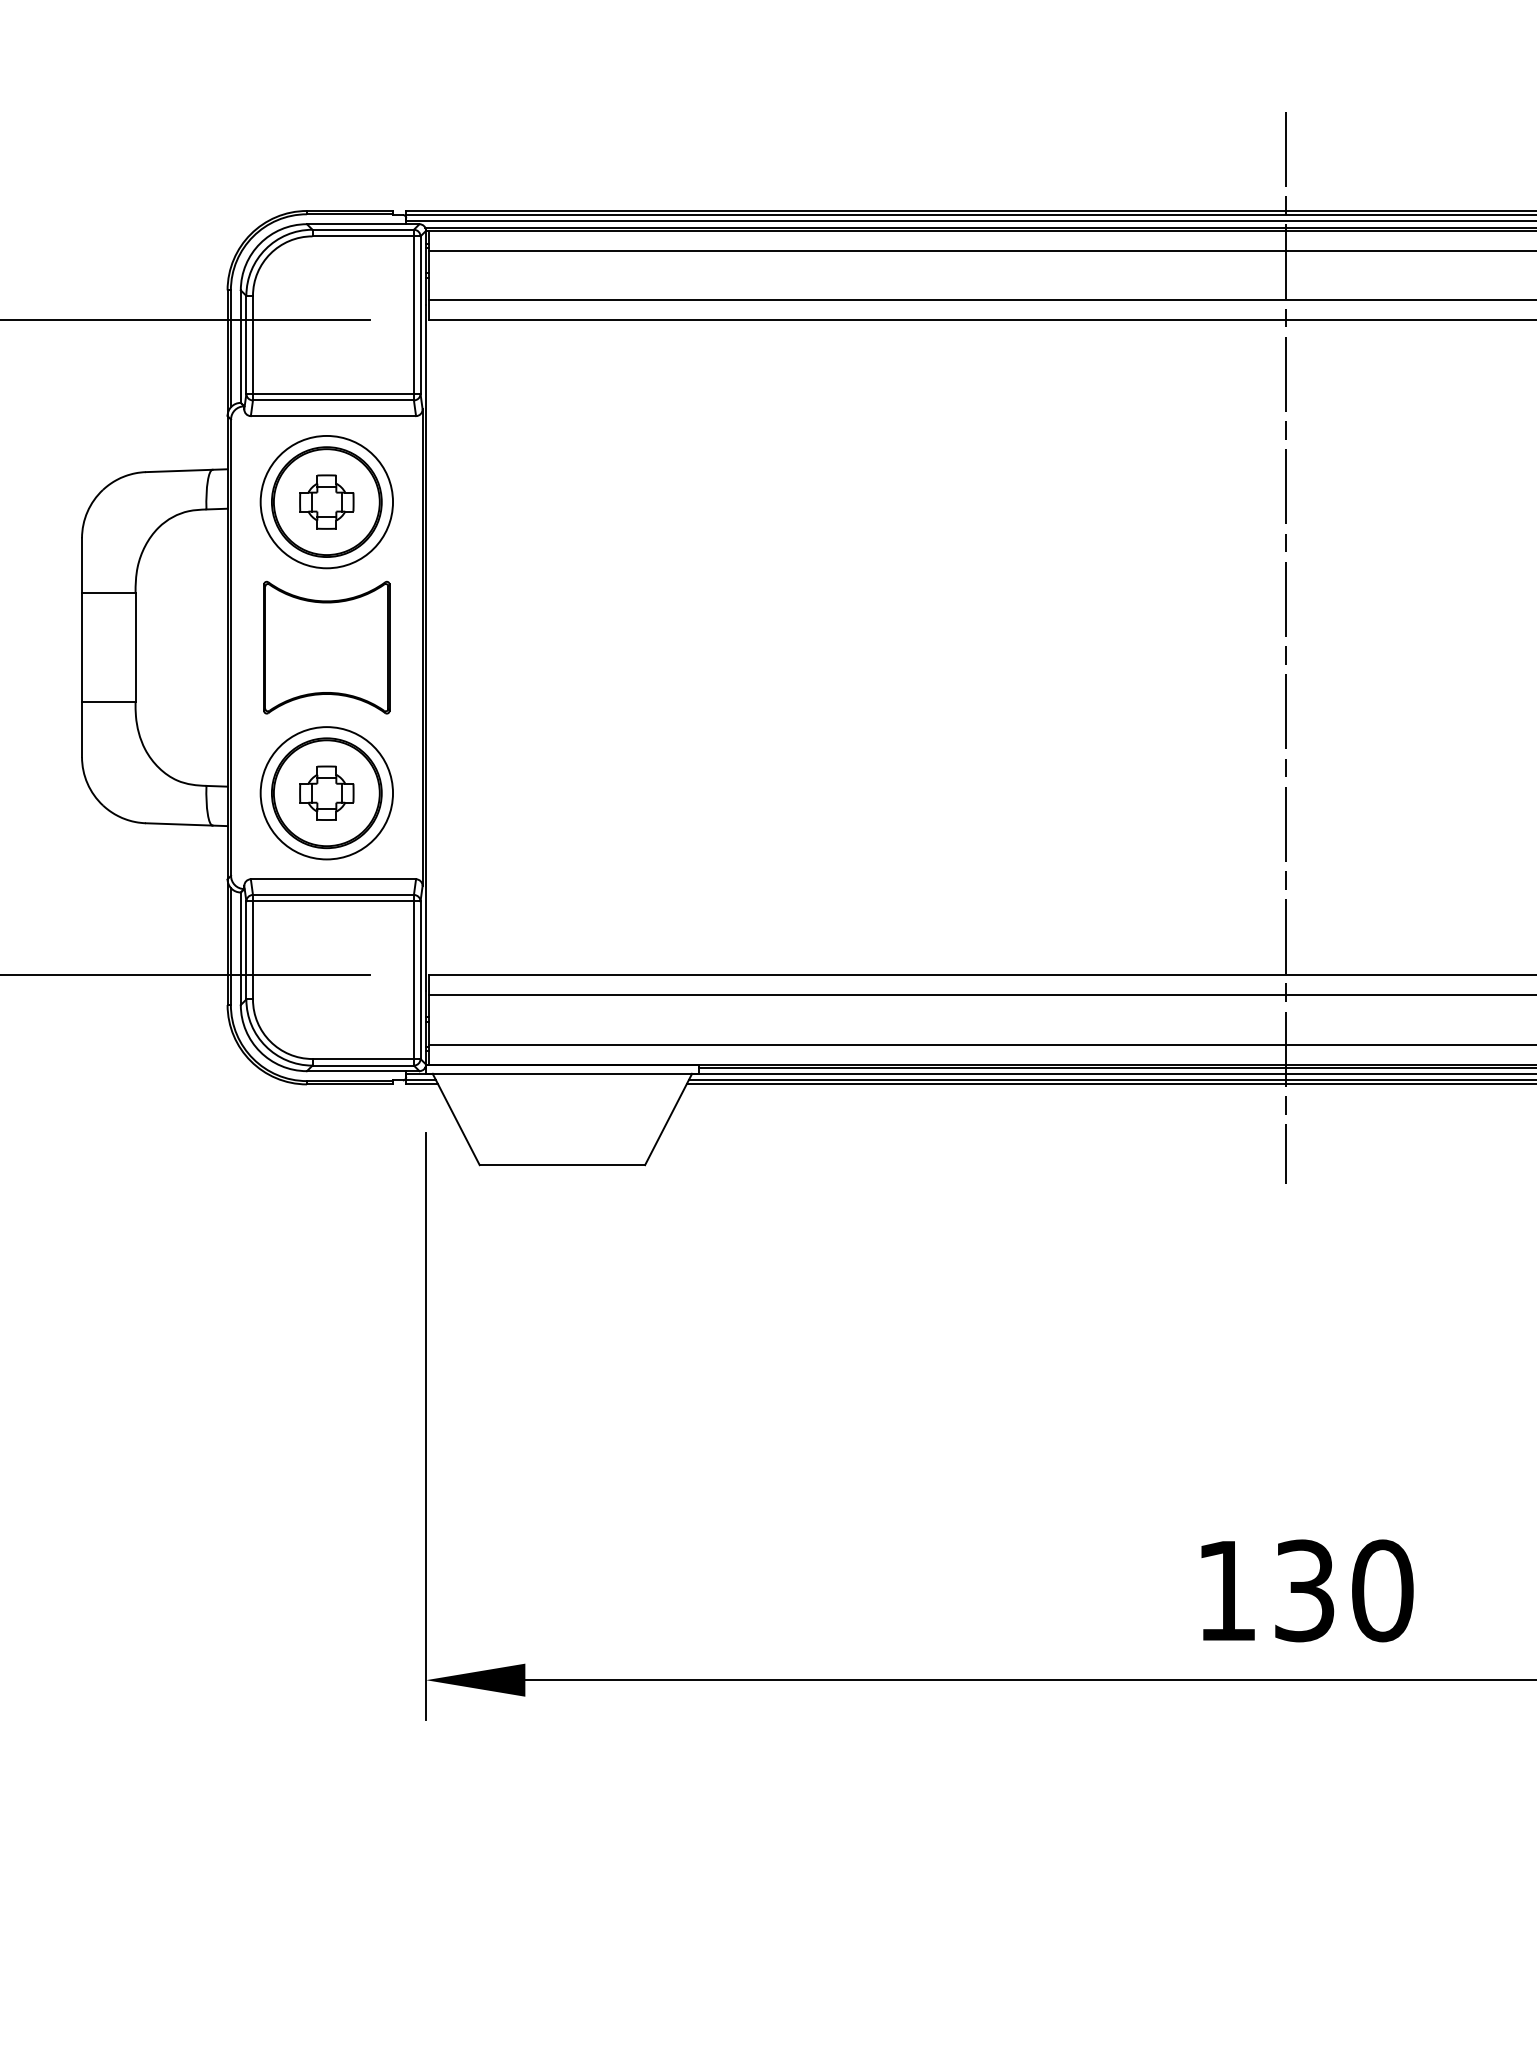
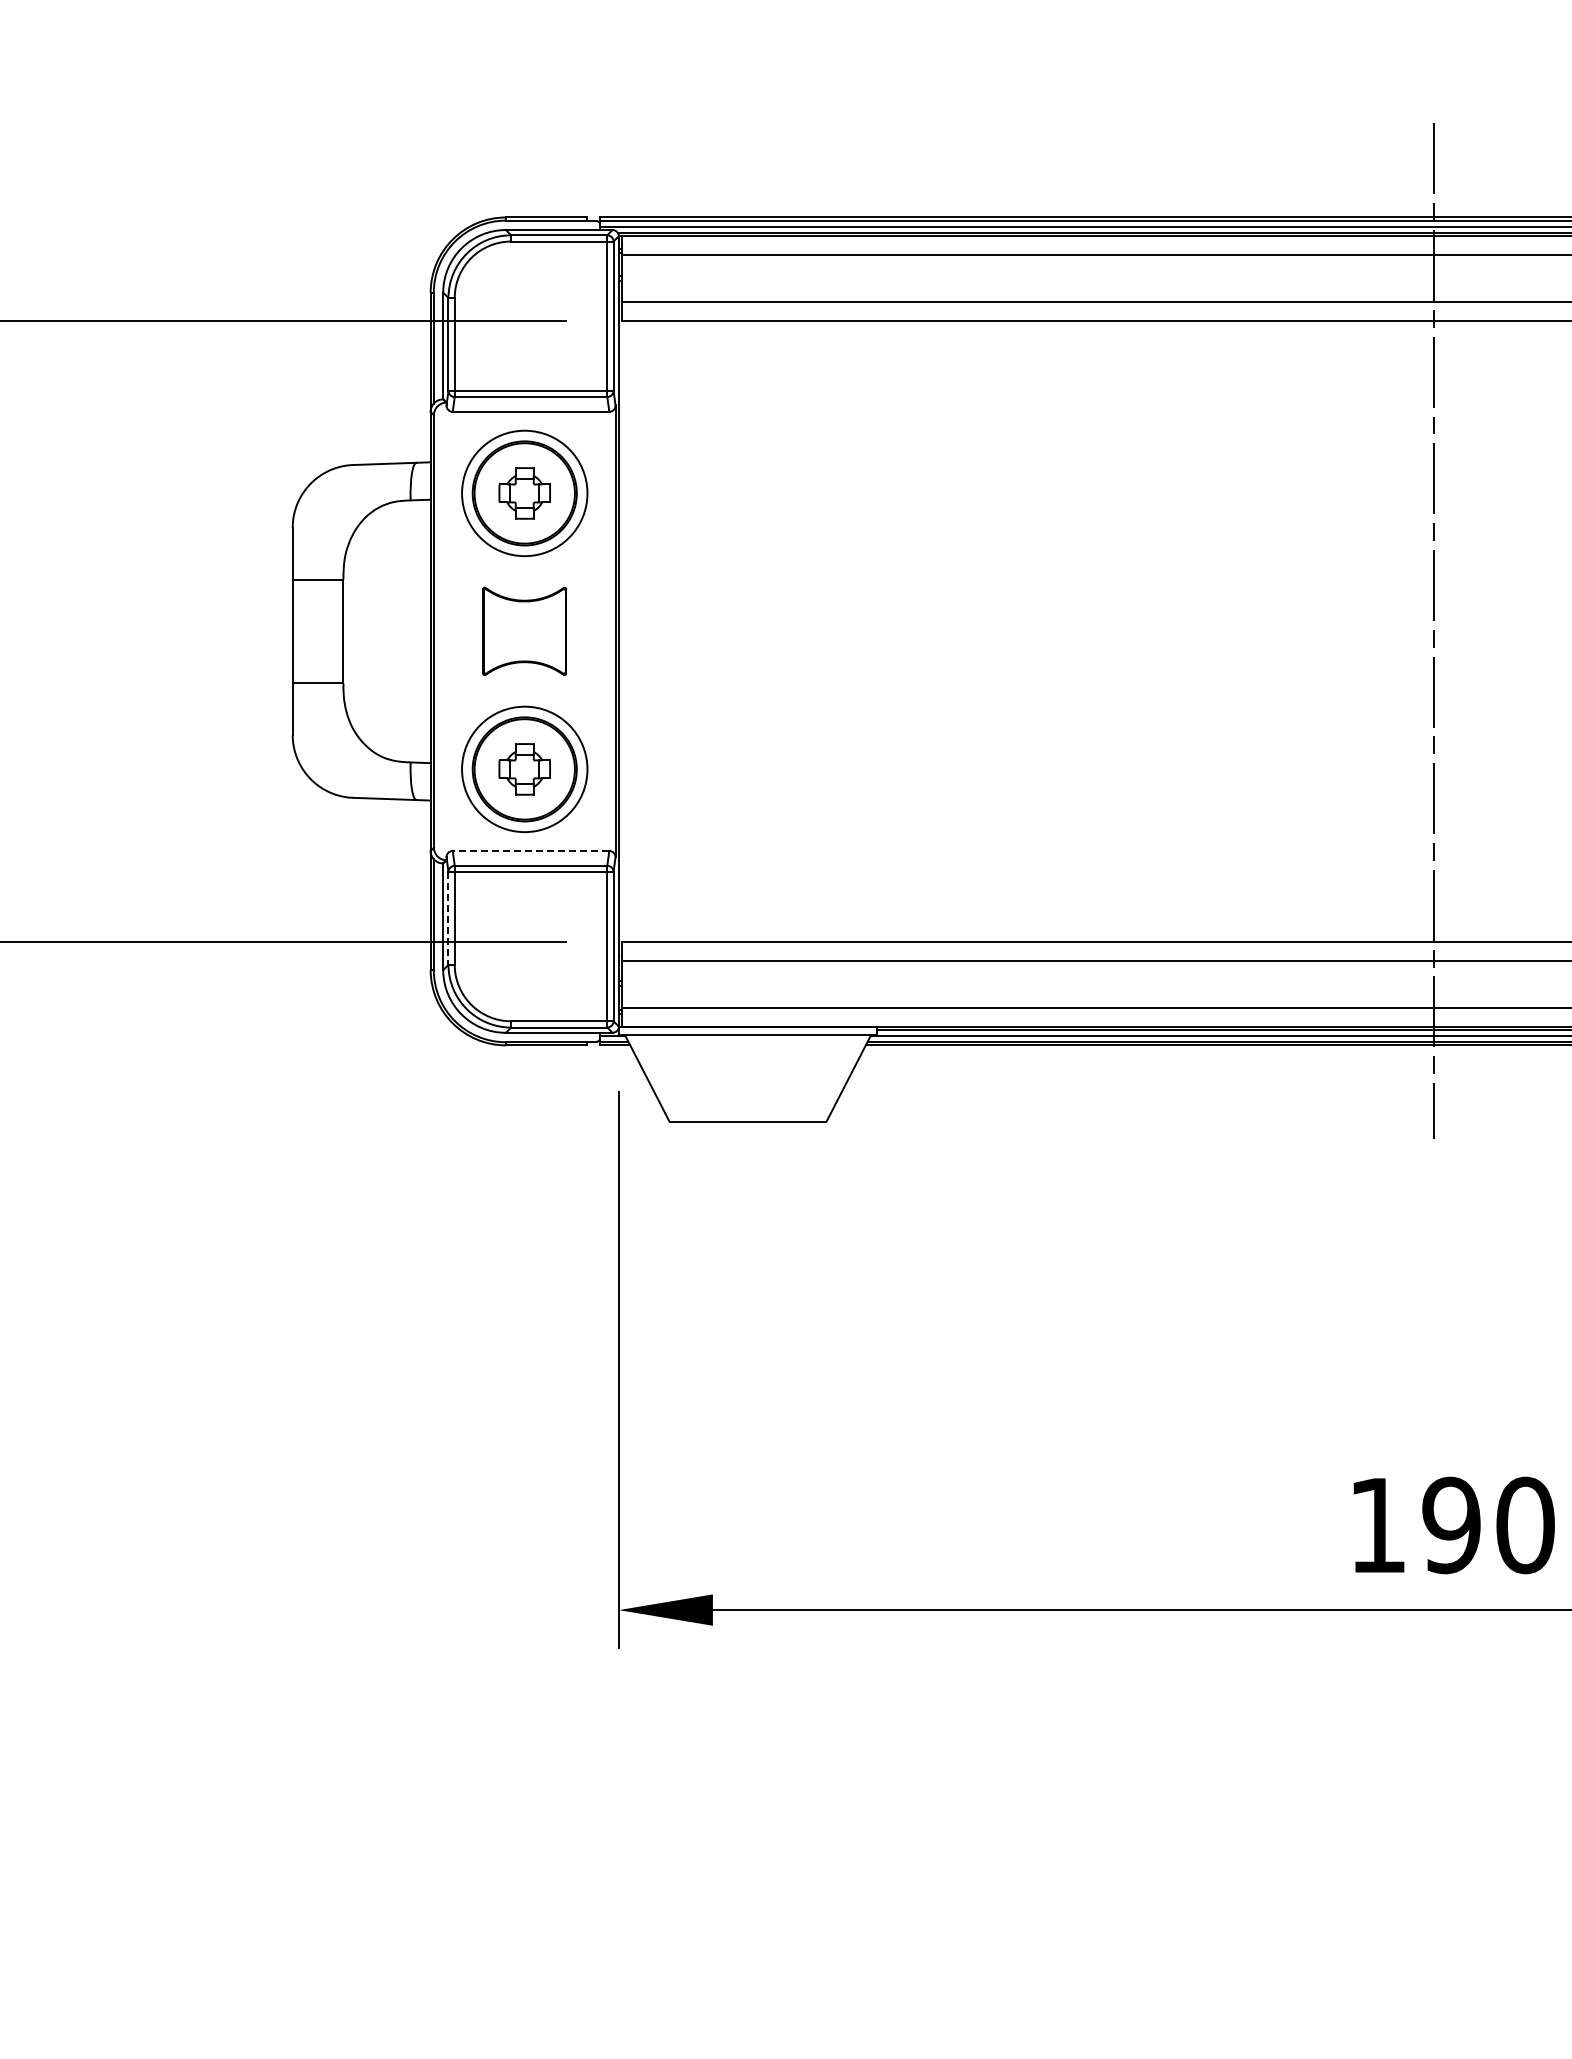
part: (326, 647) -> (524, 631), size x0.7
line: (332, 878) -> (530, 850), solid -> dashed
line: (246, 950) -> (448, 918), solid -> dashed
text: (1304, 1590) -> (1451, 1525), 130 -> 190

